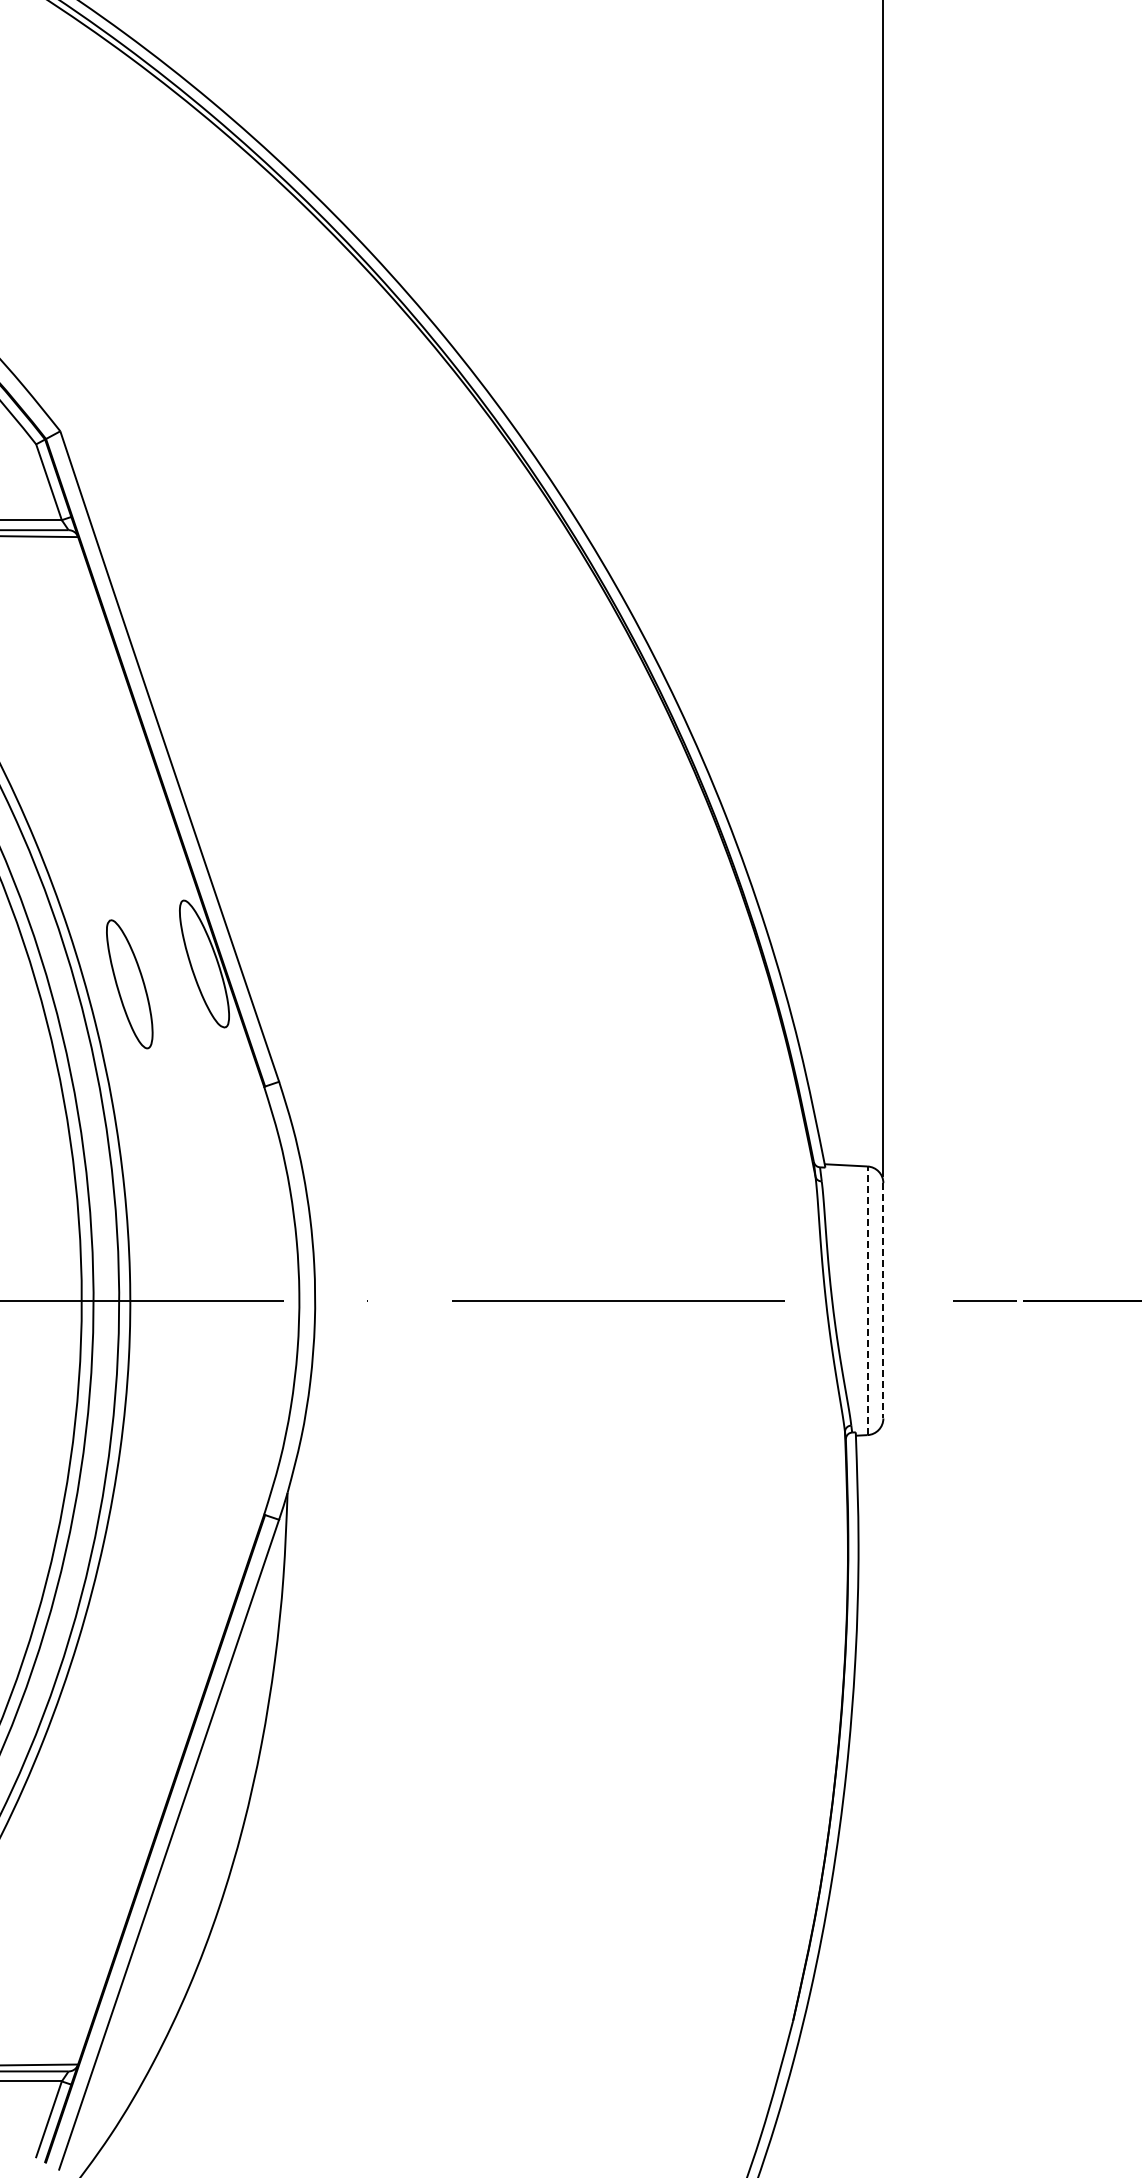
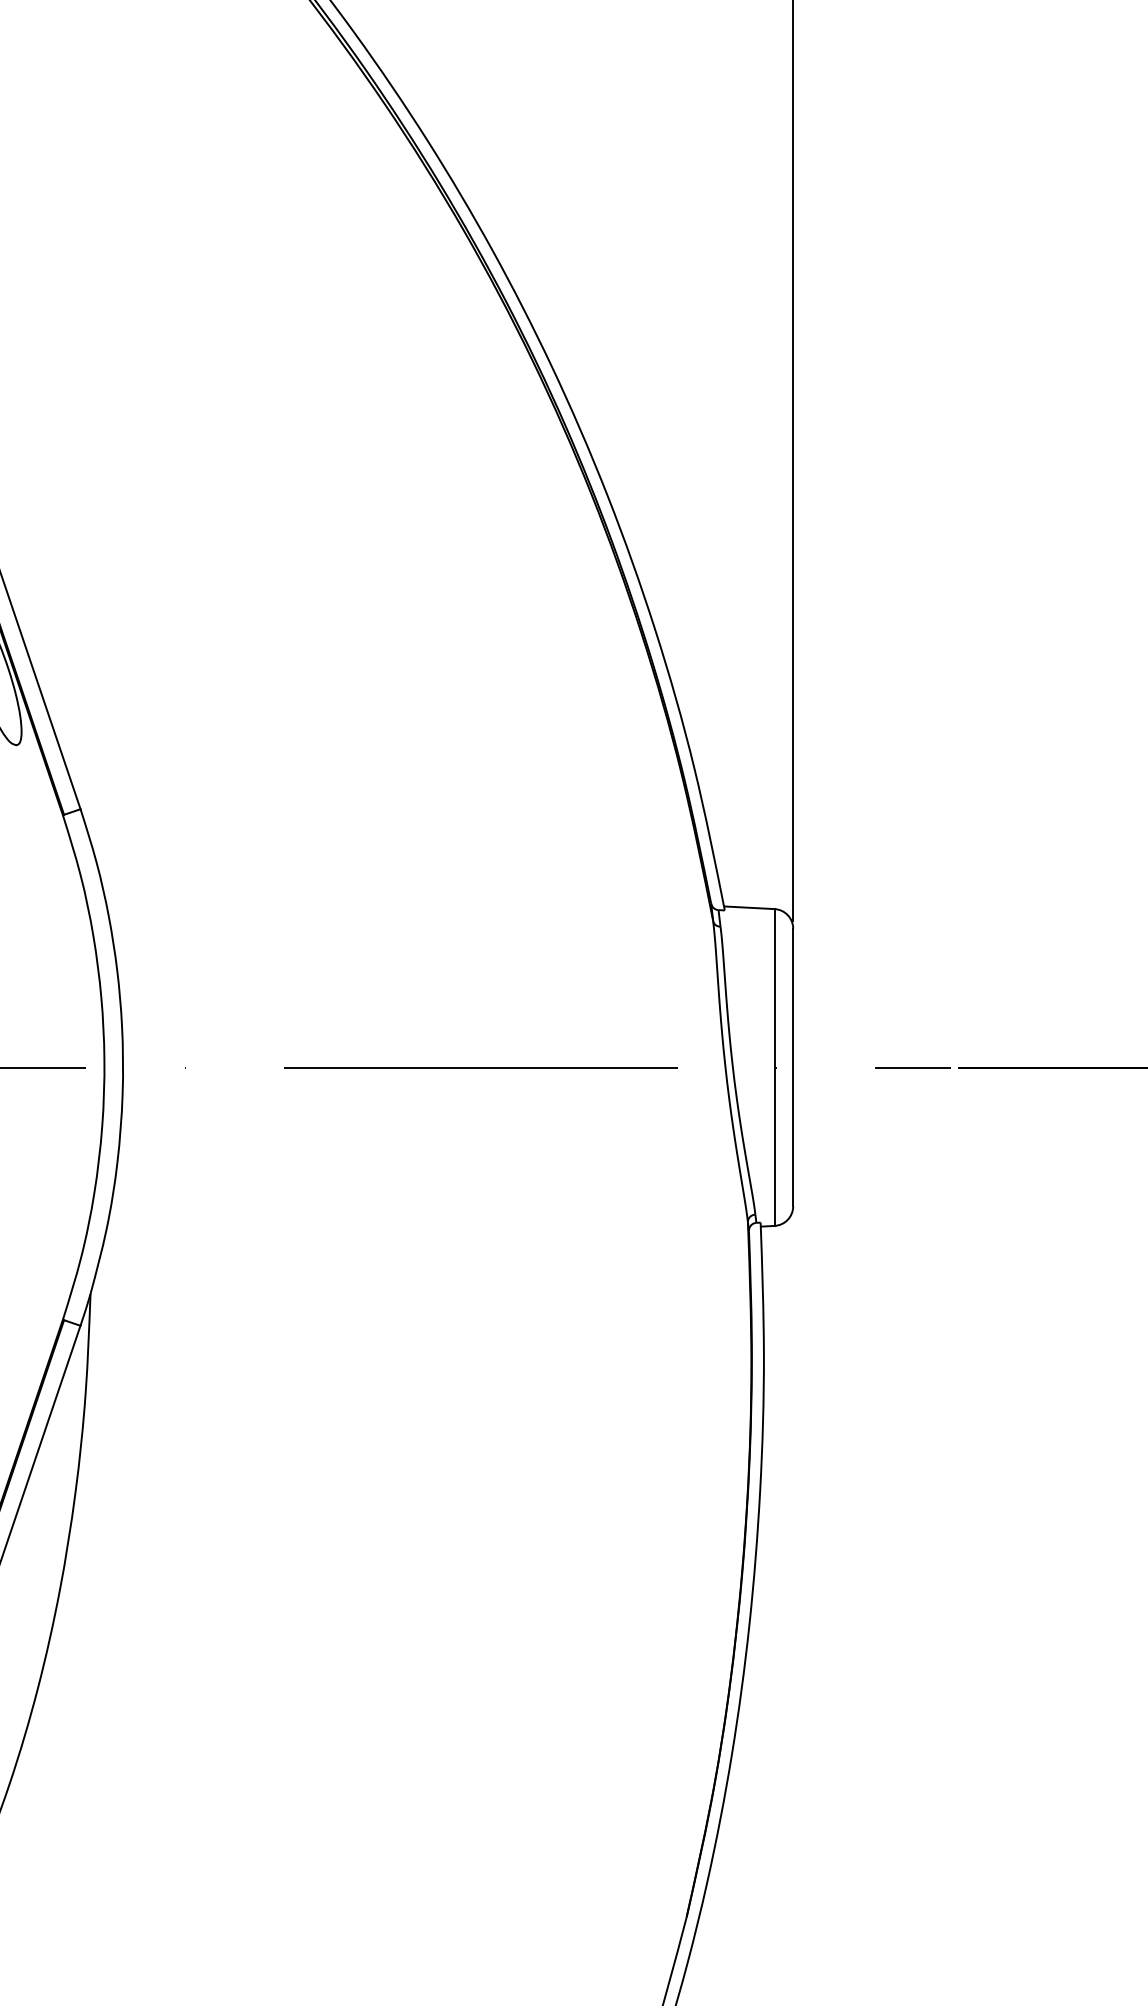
line: (867, 1300) -> (774, 1067), dashed -> solid
line: (883, 1300) -> (793, 1067), dashed -> solid

